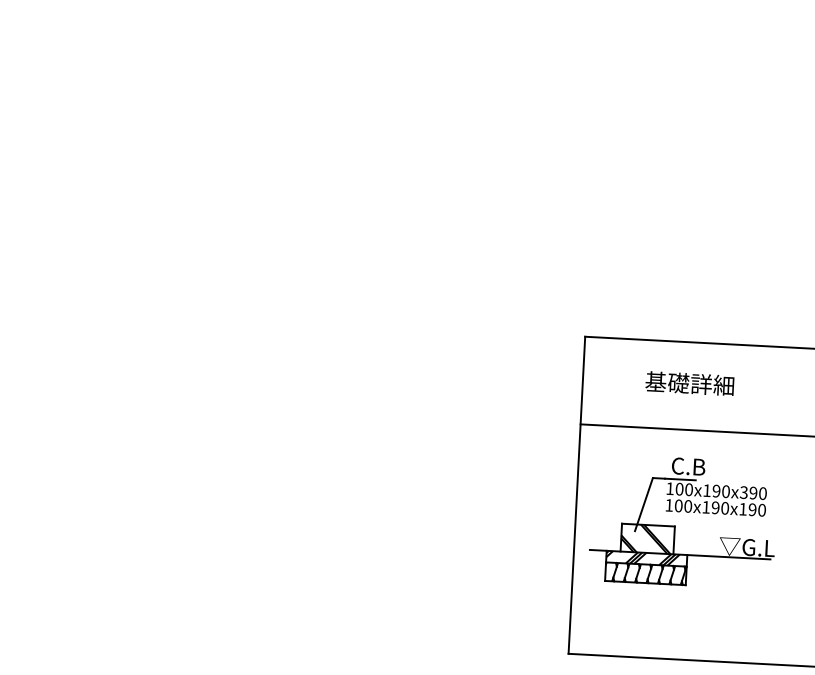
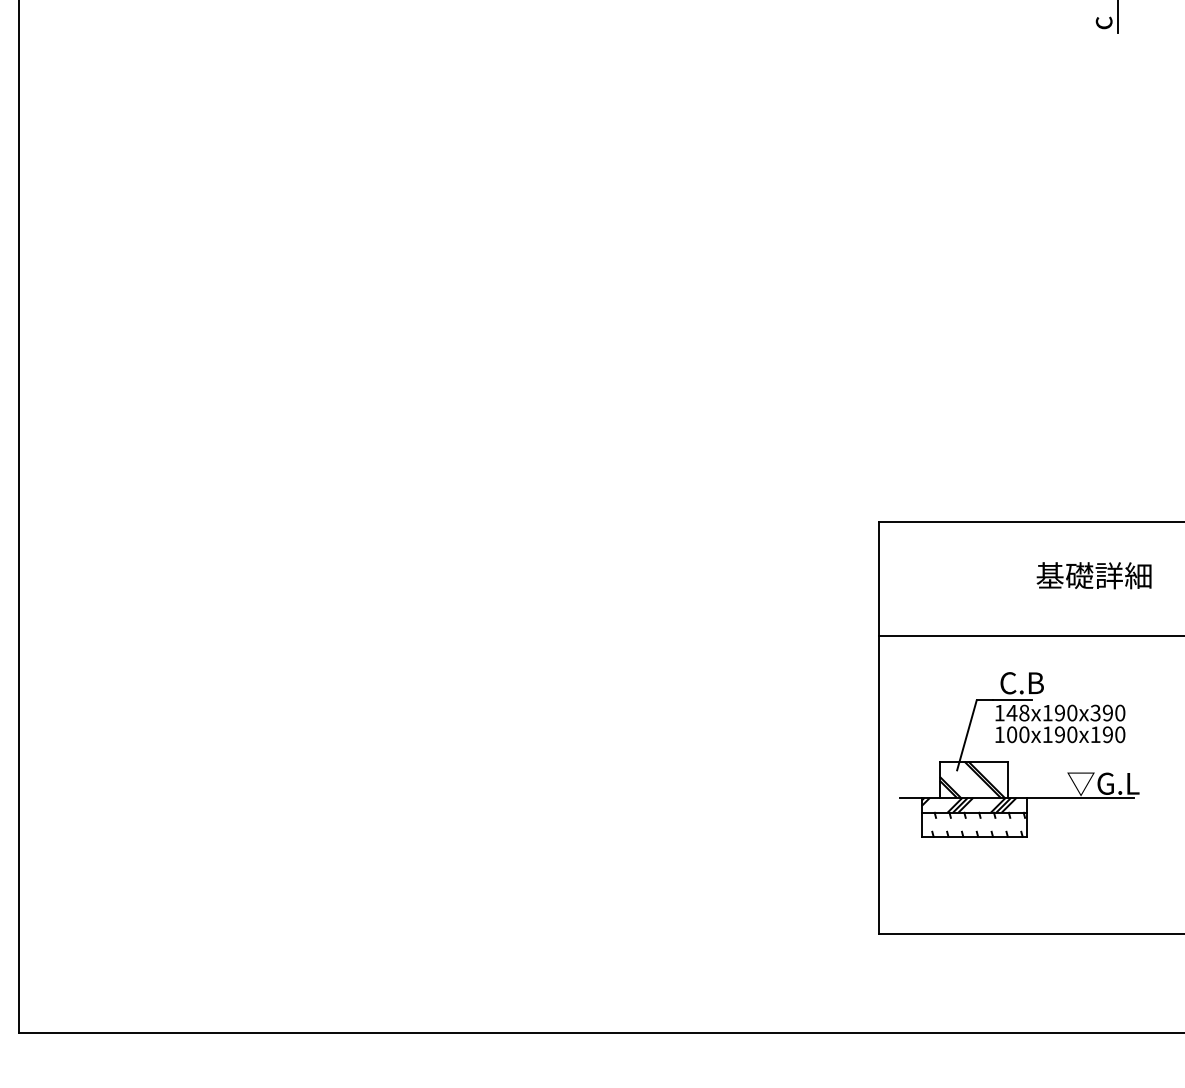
text: (689, 383) -> (1093, 575), moved
text: (683, 489) -> (1017, 712), 100x190x390 -> 148x190x390
hatch: (645, 573) -> (973, 824), removed

